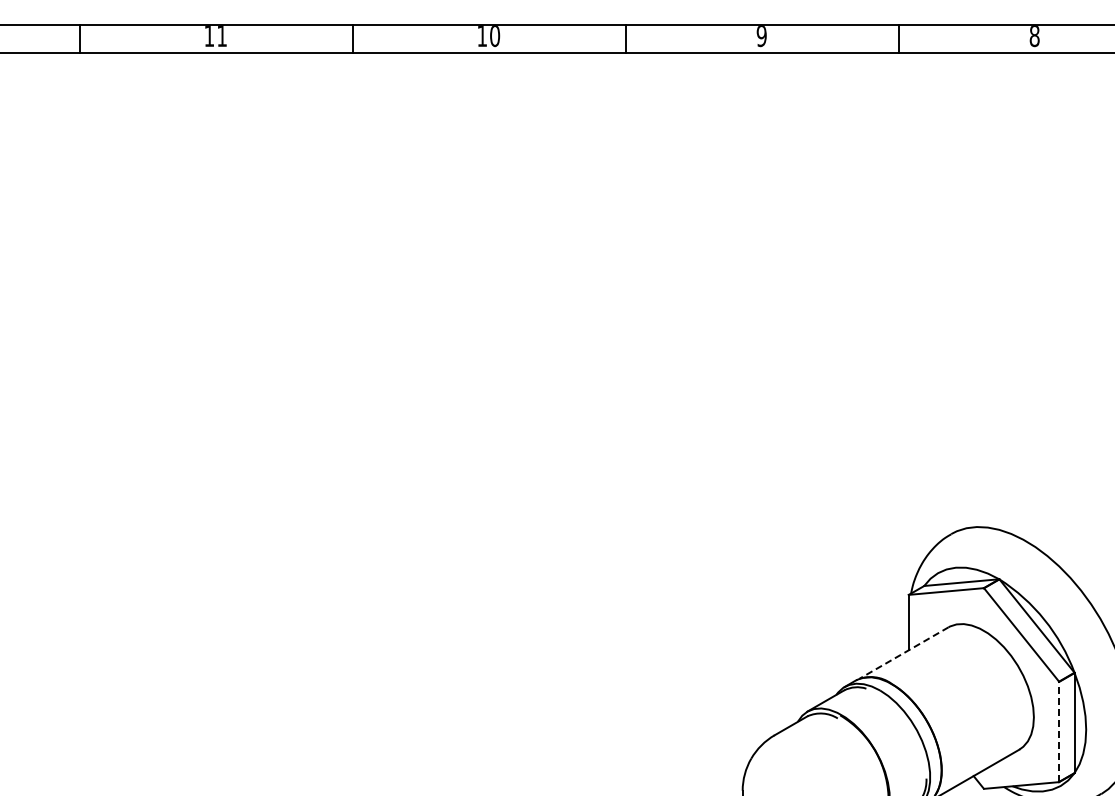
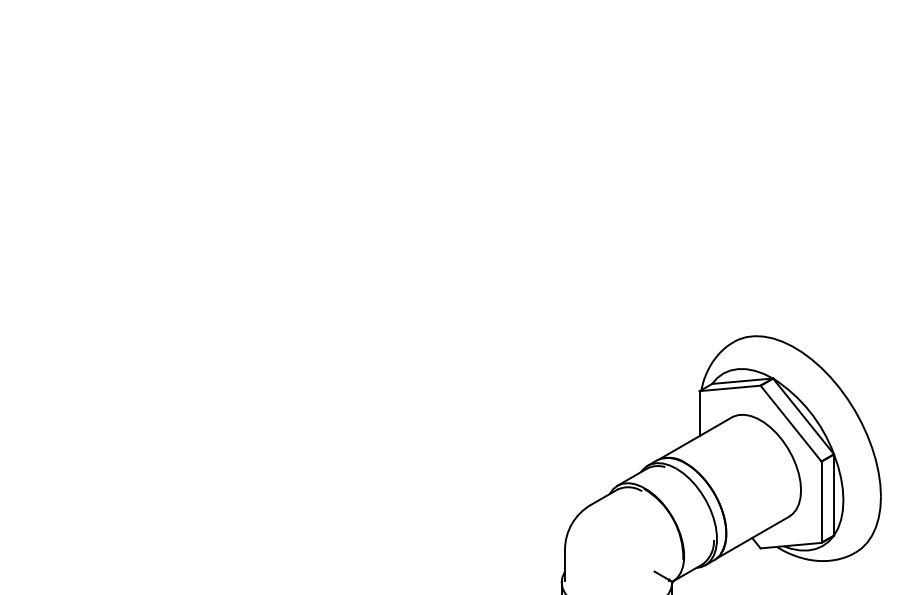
line: (903, 653) -> (695, 438), dashed -> solid
line: (1059, 731) -> (821, 501), dashed -> solid

